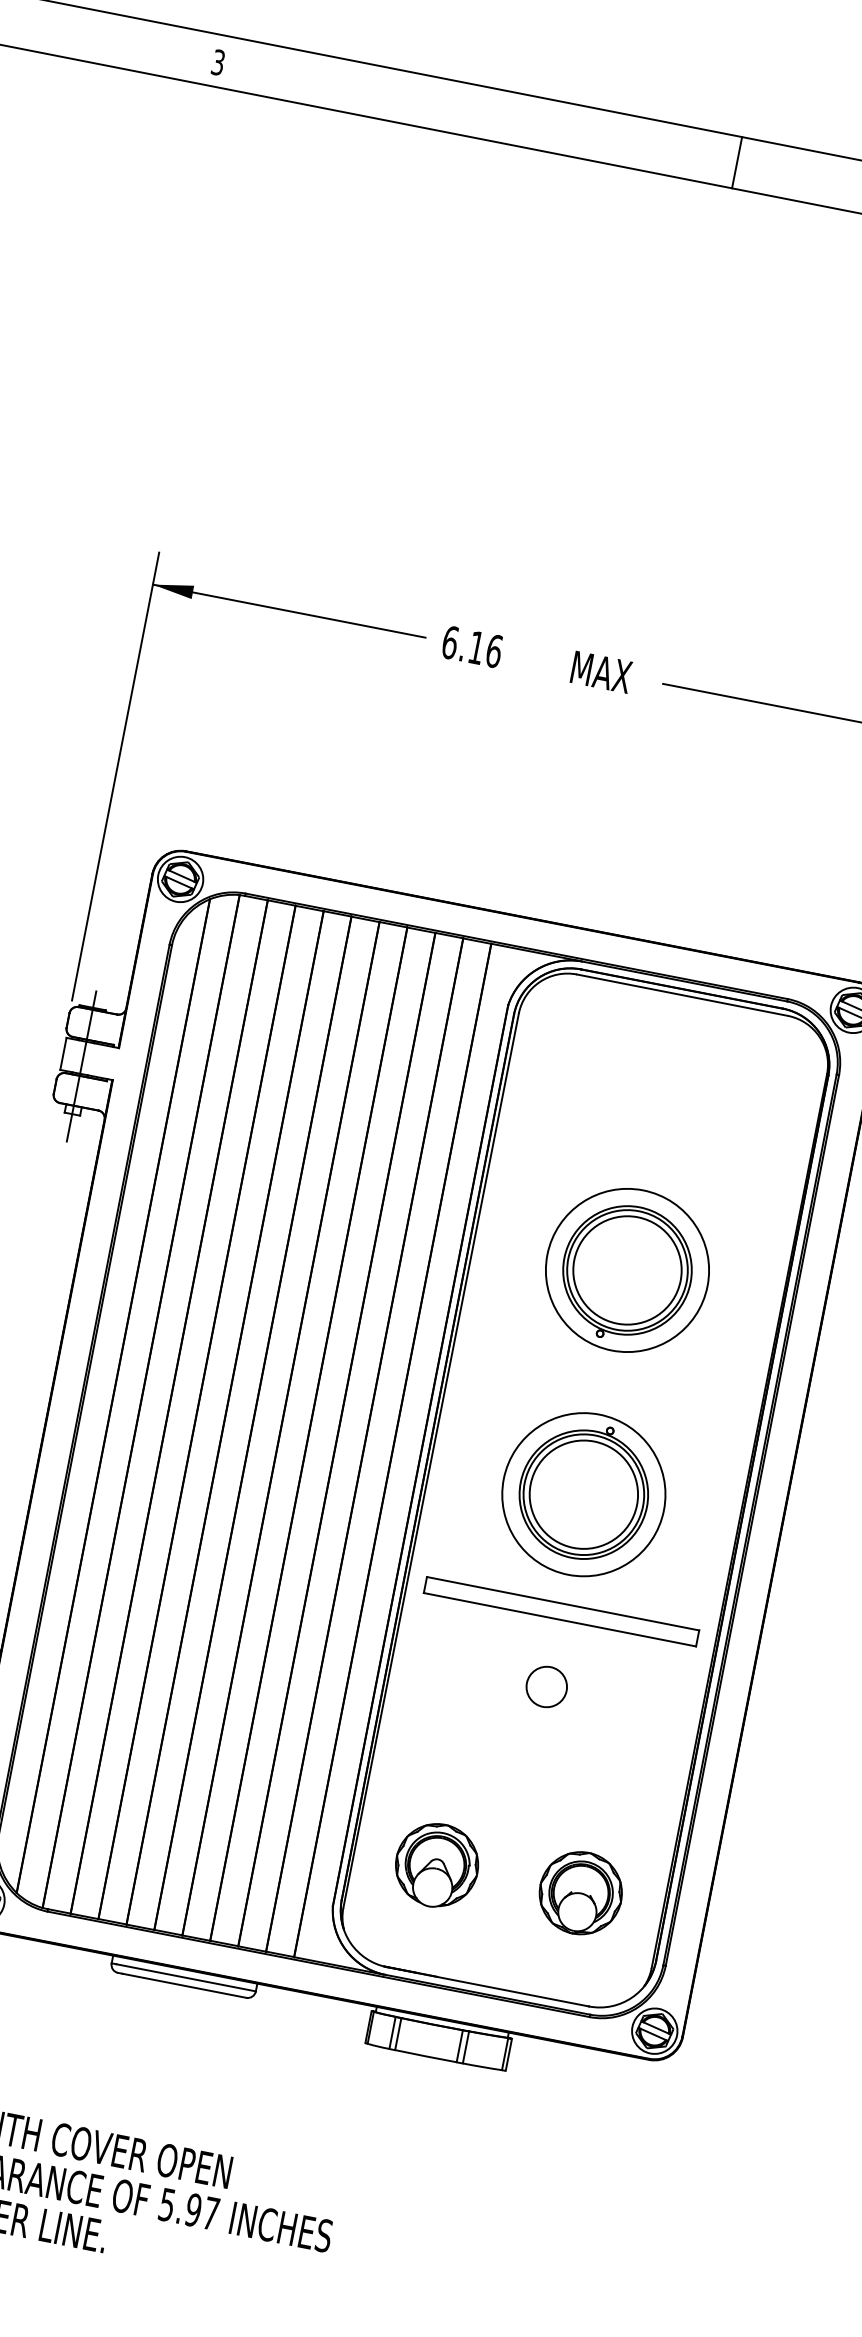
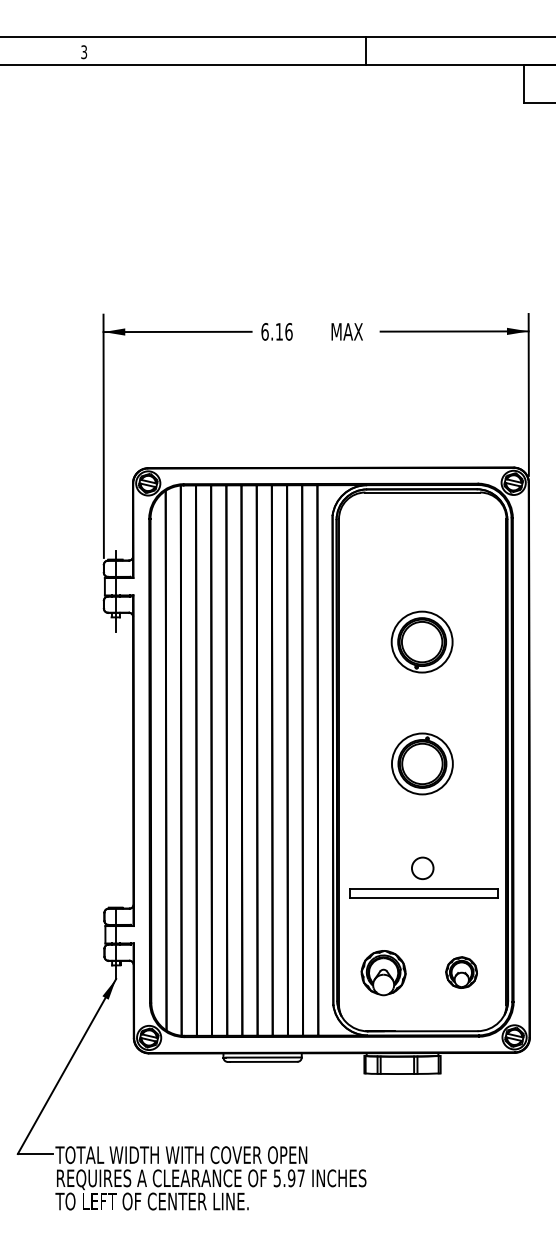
part: (626, 1268) -> (421, 641), size x0.7
part: (584, 1493) -> (422, 763), size x0.7
part: (561, 1611) -> (423, 893), moved
part: (580, 1892) -> (461, 972), size x0.7

